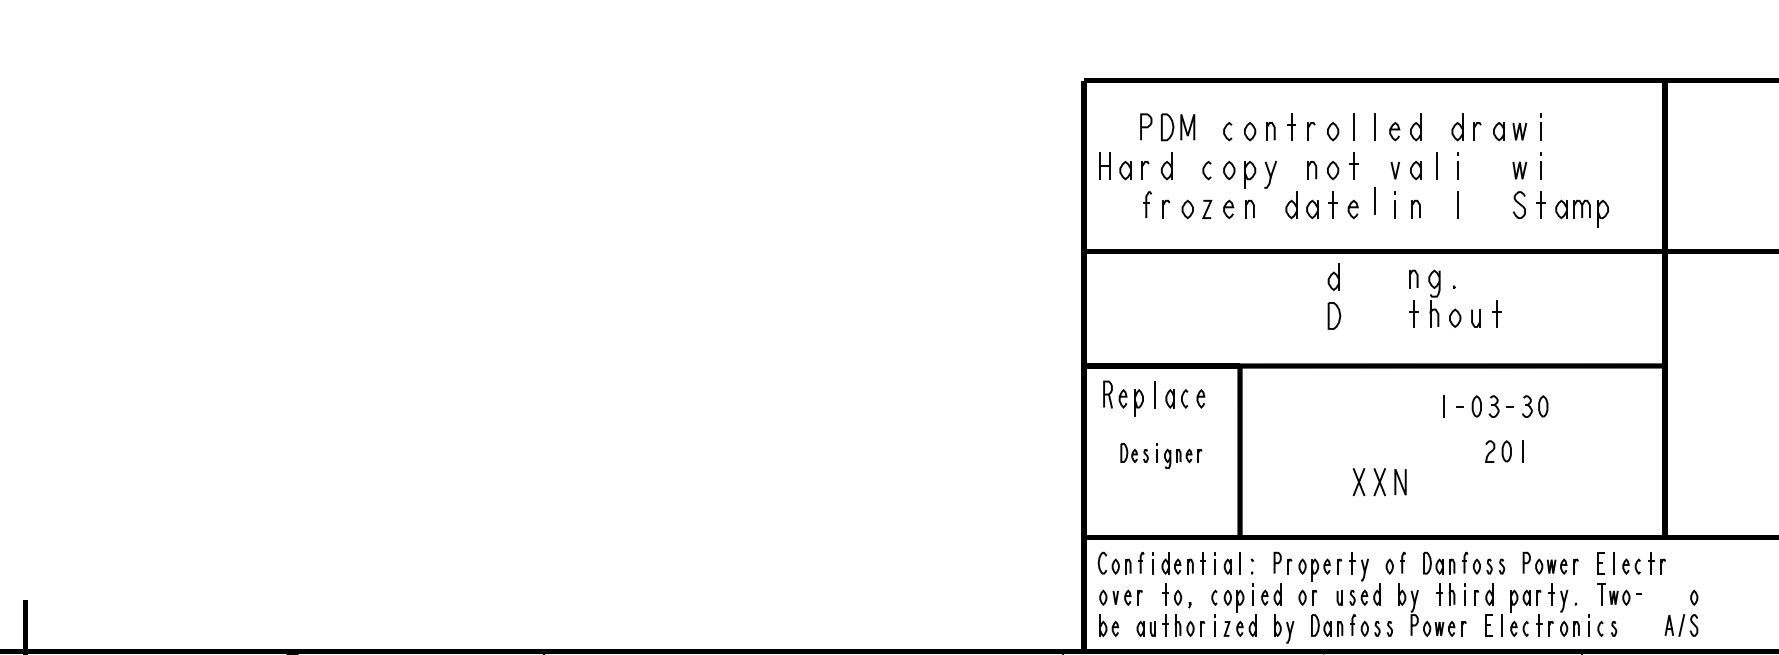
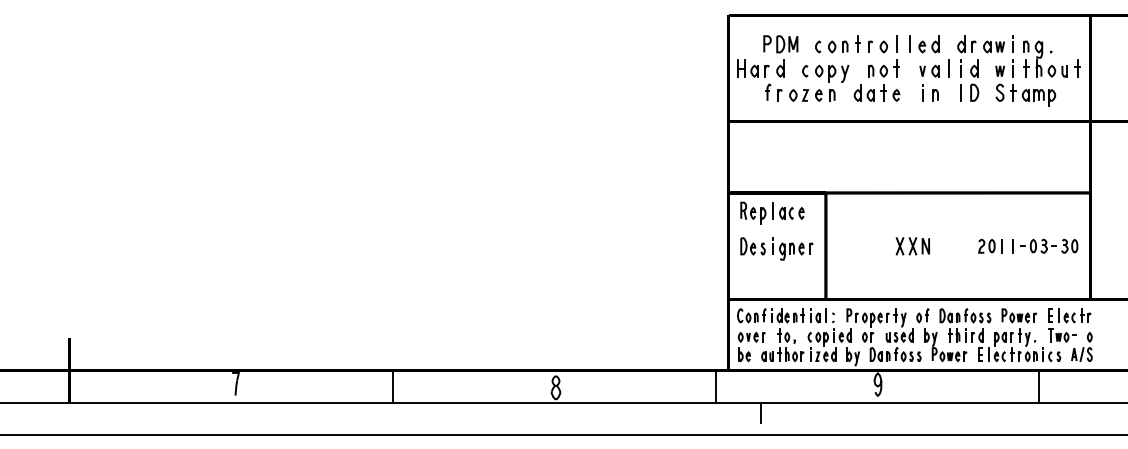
line: (1374, 199) -> (909, 89), removed
part: (1334, 296) -> (974, 80), moved
part: (1454, 297) -> (1051, 58), moved
part: (1496, 405) -> (1045, 245), moved
part: (1160, 455) -> (776, 248), size x1.43
part: (1379, 482) -> (912, 246), moved
part: (1680, 612) -> (1081, 346), moved

